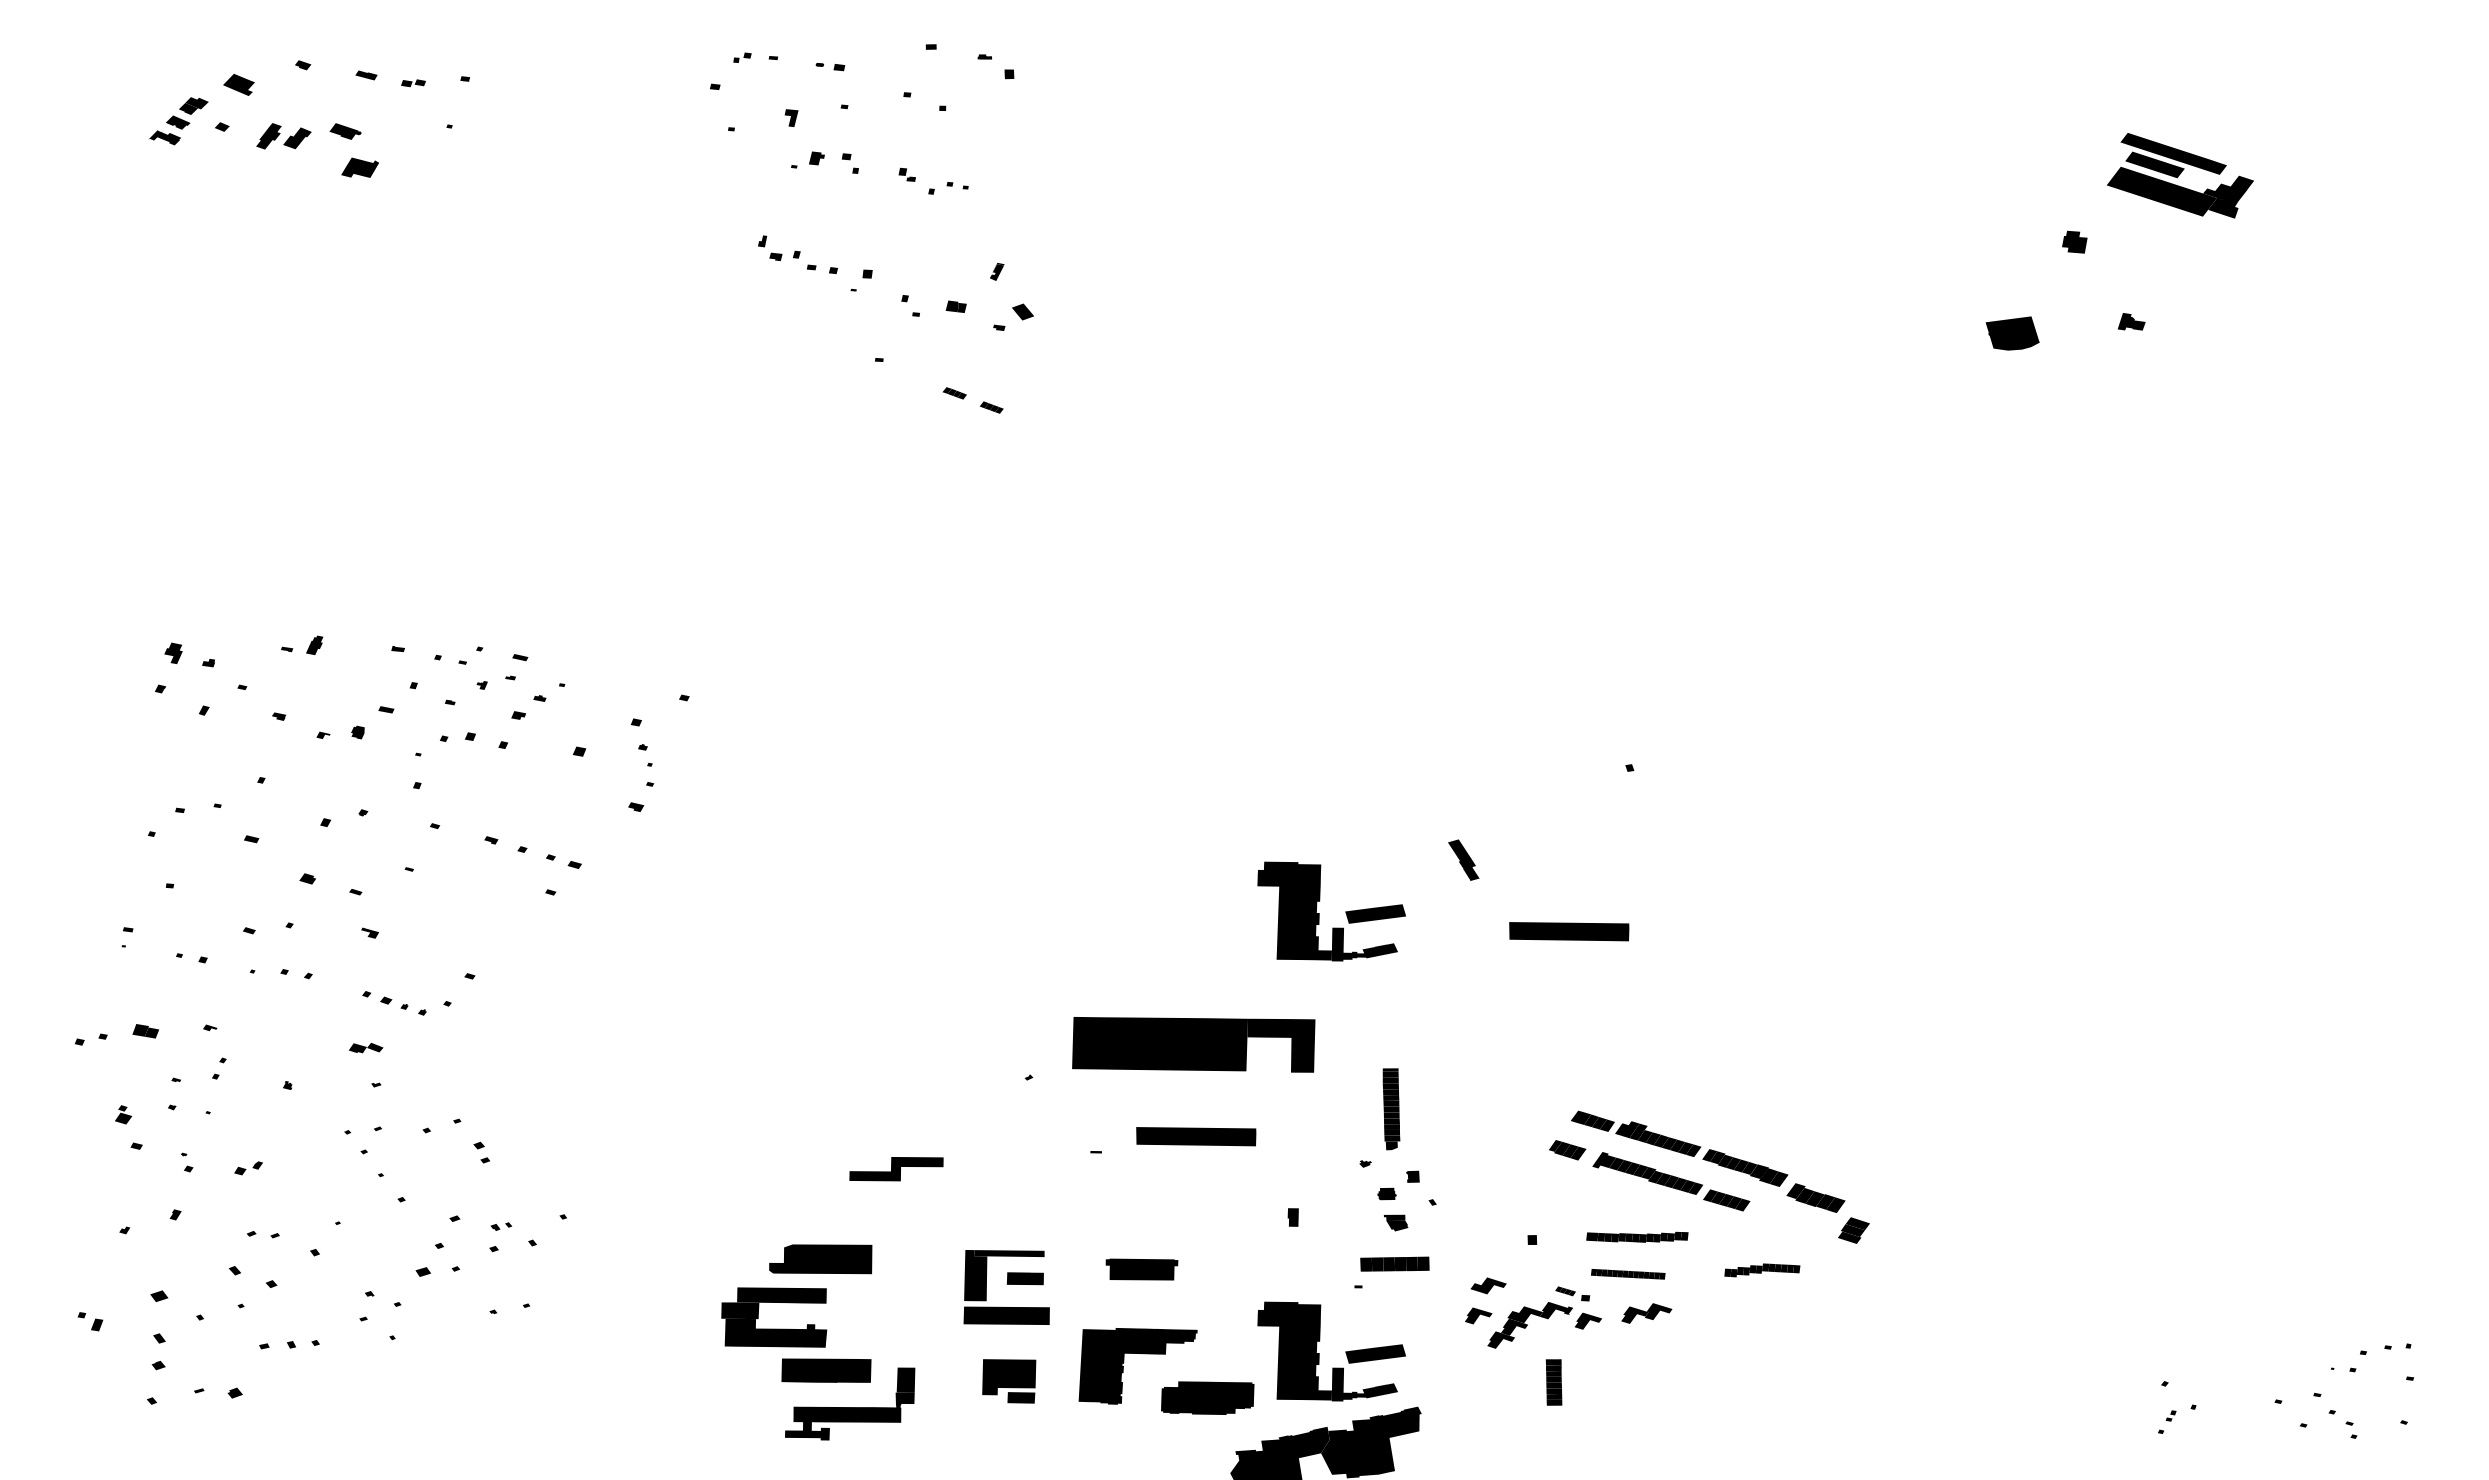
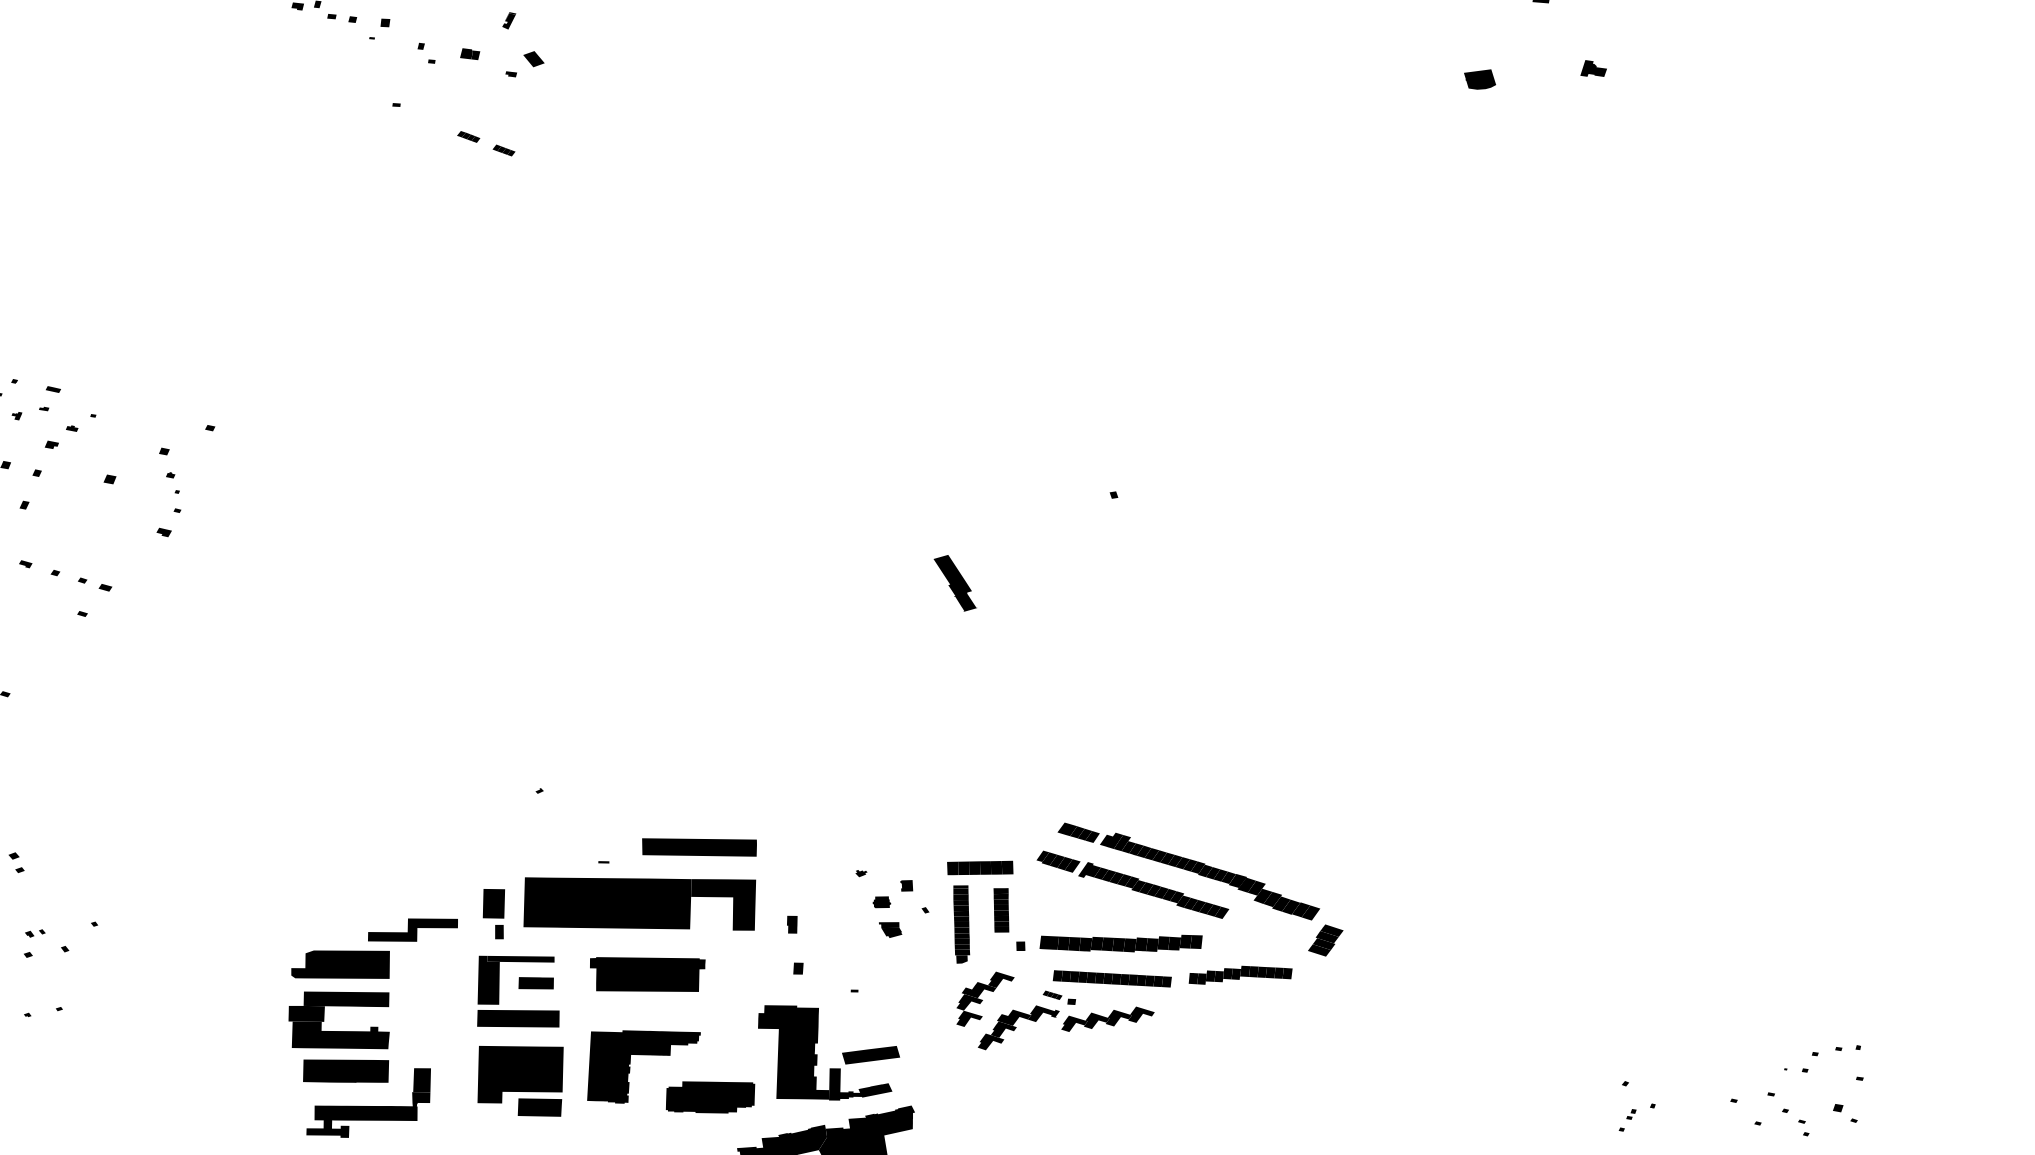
part: (2012, 332) -> (1479, 78), size x0.62
fill: (489, 778) -> (23, 505), added
part: (1463, 859) -> (955, 582), size x1.43
part: (1319, 913) -> (817, 634), removed
part: (1569, 931) -> (1056, 651), removed
part: (1193, 1044) -> (639, 903), moved
part: (1391, 1109) -> (961, 924), moved
fill: (1701, 1152) -> (1182, 862), added
fill: (1586, 1155) -> (1072, 865), added
part: (896, 1169) -> (413, 930), moved
fill: (1785, 1187) -> (1262, 896), added
fill: (1702, 1192) -> (1183, 900), added
part: (980, 1206) -> (493, 914), added
part: (1637, 1237) -> (1121, 943), size x1.67
fill: (1844, 1243) -> (1319, 949), added
fill: (1299, 1263) -> (798, 968), added
part: (1394, 1263) -> (979, 867), moved
part: (1141, 1269) -> (647, 974), size x1.67
part: (1762, 1270) -> (1240, 975), size x1.43
fill: (1511, 1274) -> (1000, 979), added
part: (1628, 1274) -> (1112, 979), size x1.67
fill: (1478, 1298) -> (969, 1002), added
fill: (1611, 1317) -> (1096, 1020), added
part: (774, 1328) -> (339, 1030), moved
part: (1009, 1381) -> (521, 1081), size x1.67
part: (1553, 1382) -> (1000, 910), moved
fill: (2387, 1408) -> (1838, 1107), added

